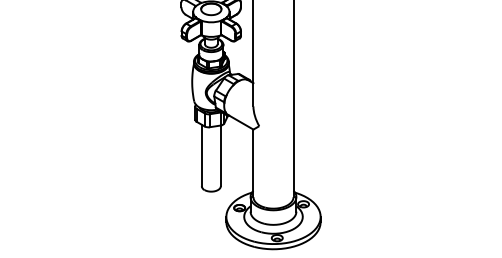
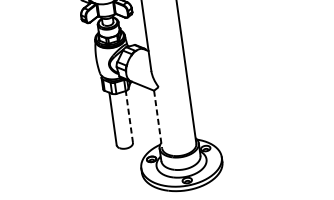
line: (220, 155) -> (129, 116), solid -> dashed
line: (253, 163) -> (158, 119), solid -> dashed

